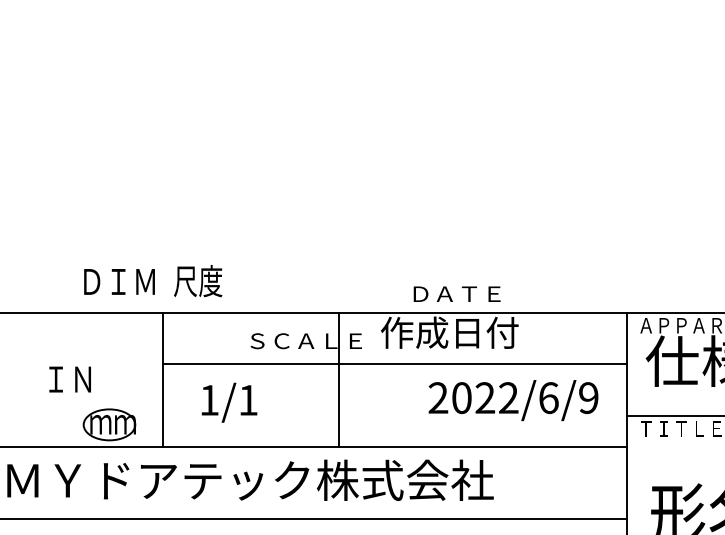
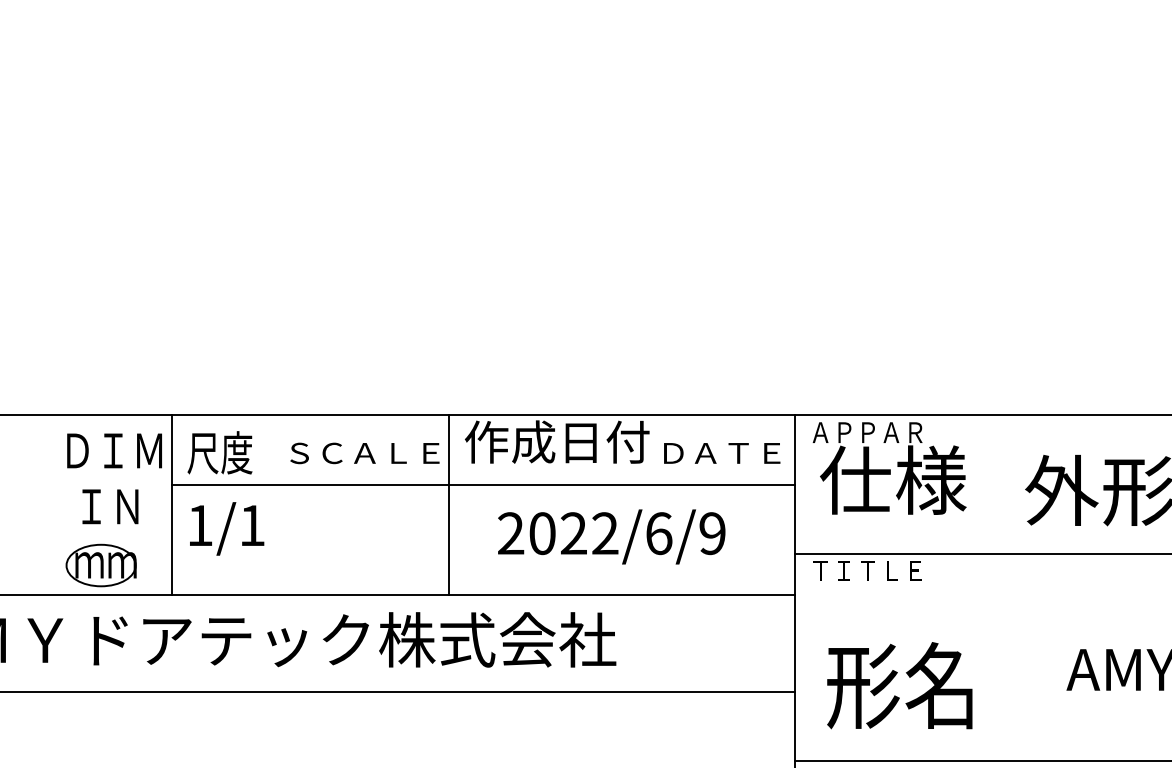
text: (197, 280) -> (219, 452), moved
text: (119, 281) -> (114, 450), moved
text: (457, 294) -> (722, 453), moved
text: (70, 379) -> (110, 506), moved
line: (338, 380) -> (449, 505), moved
text: (513, 400) -> (611, 536), moved
text: (229, 402) -> (227, 528), moved

